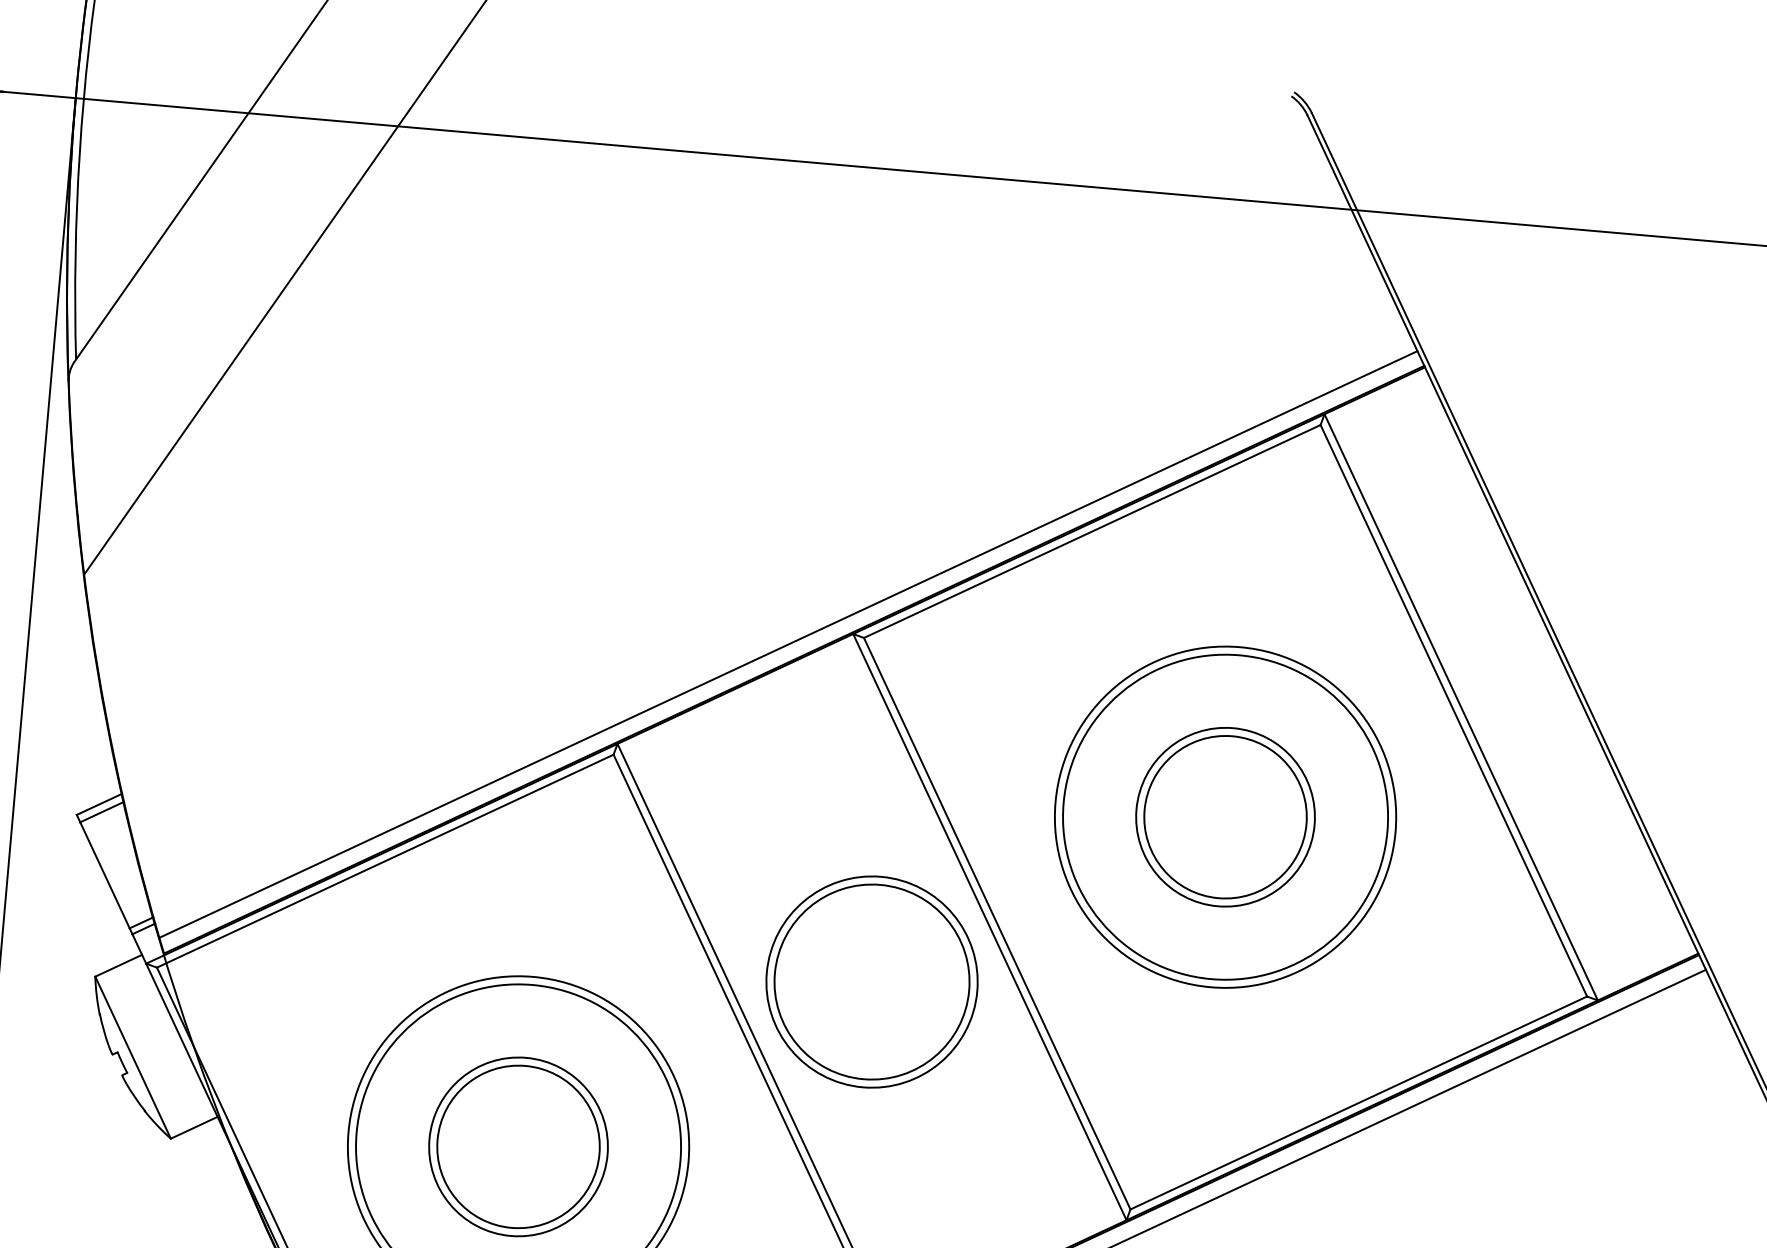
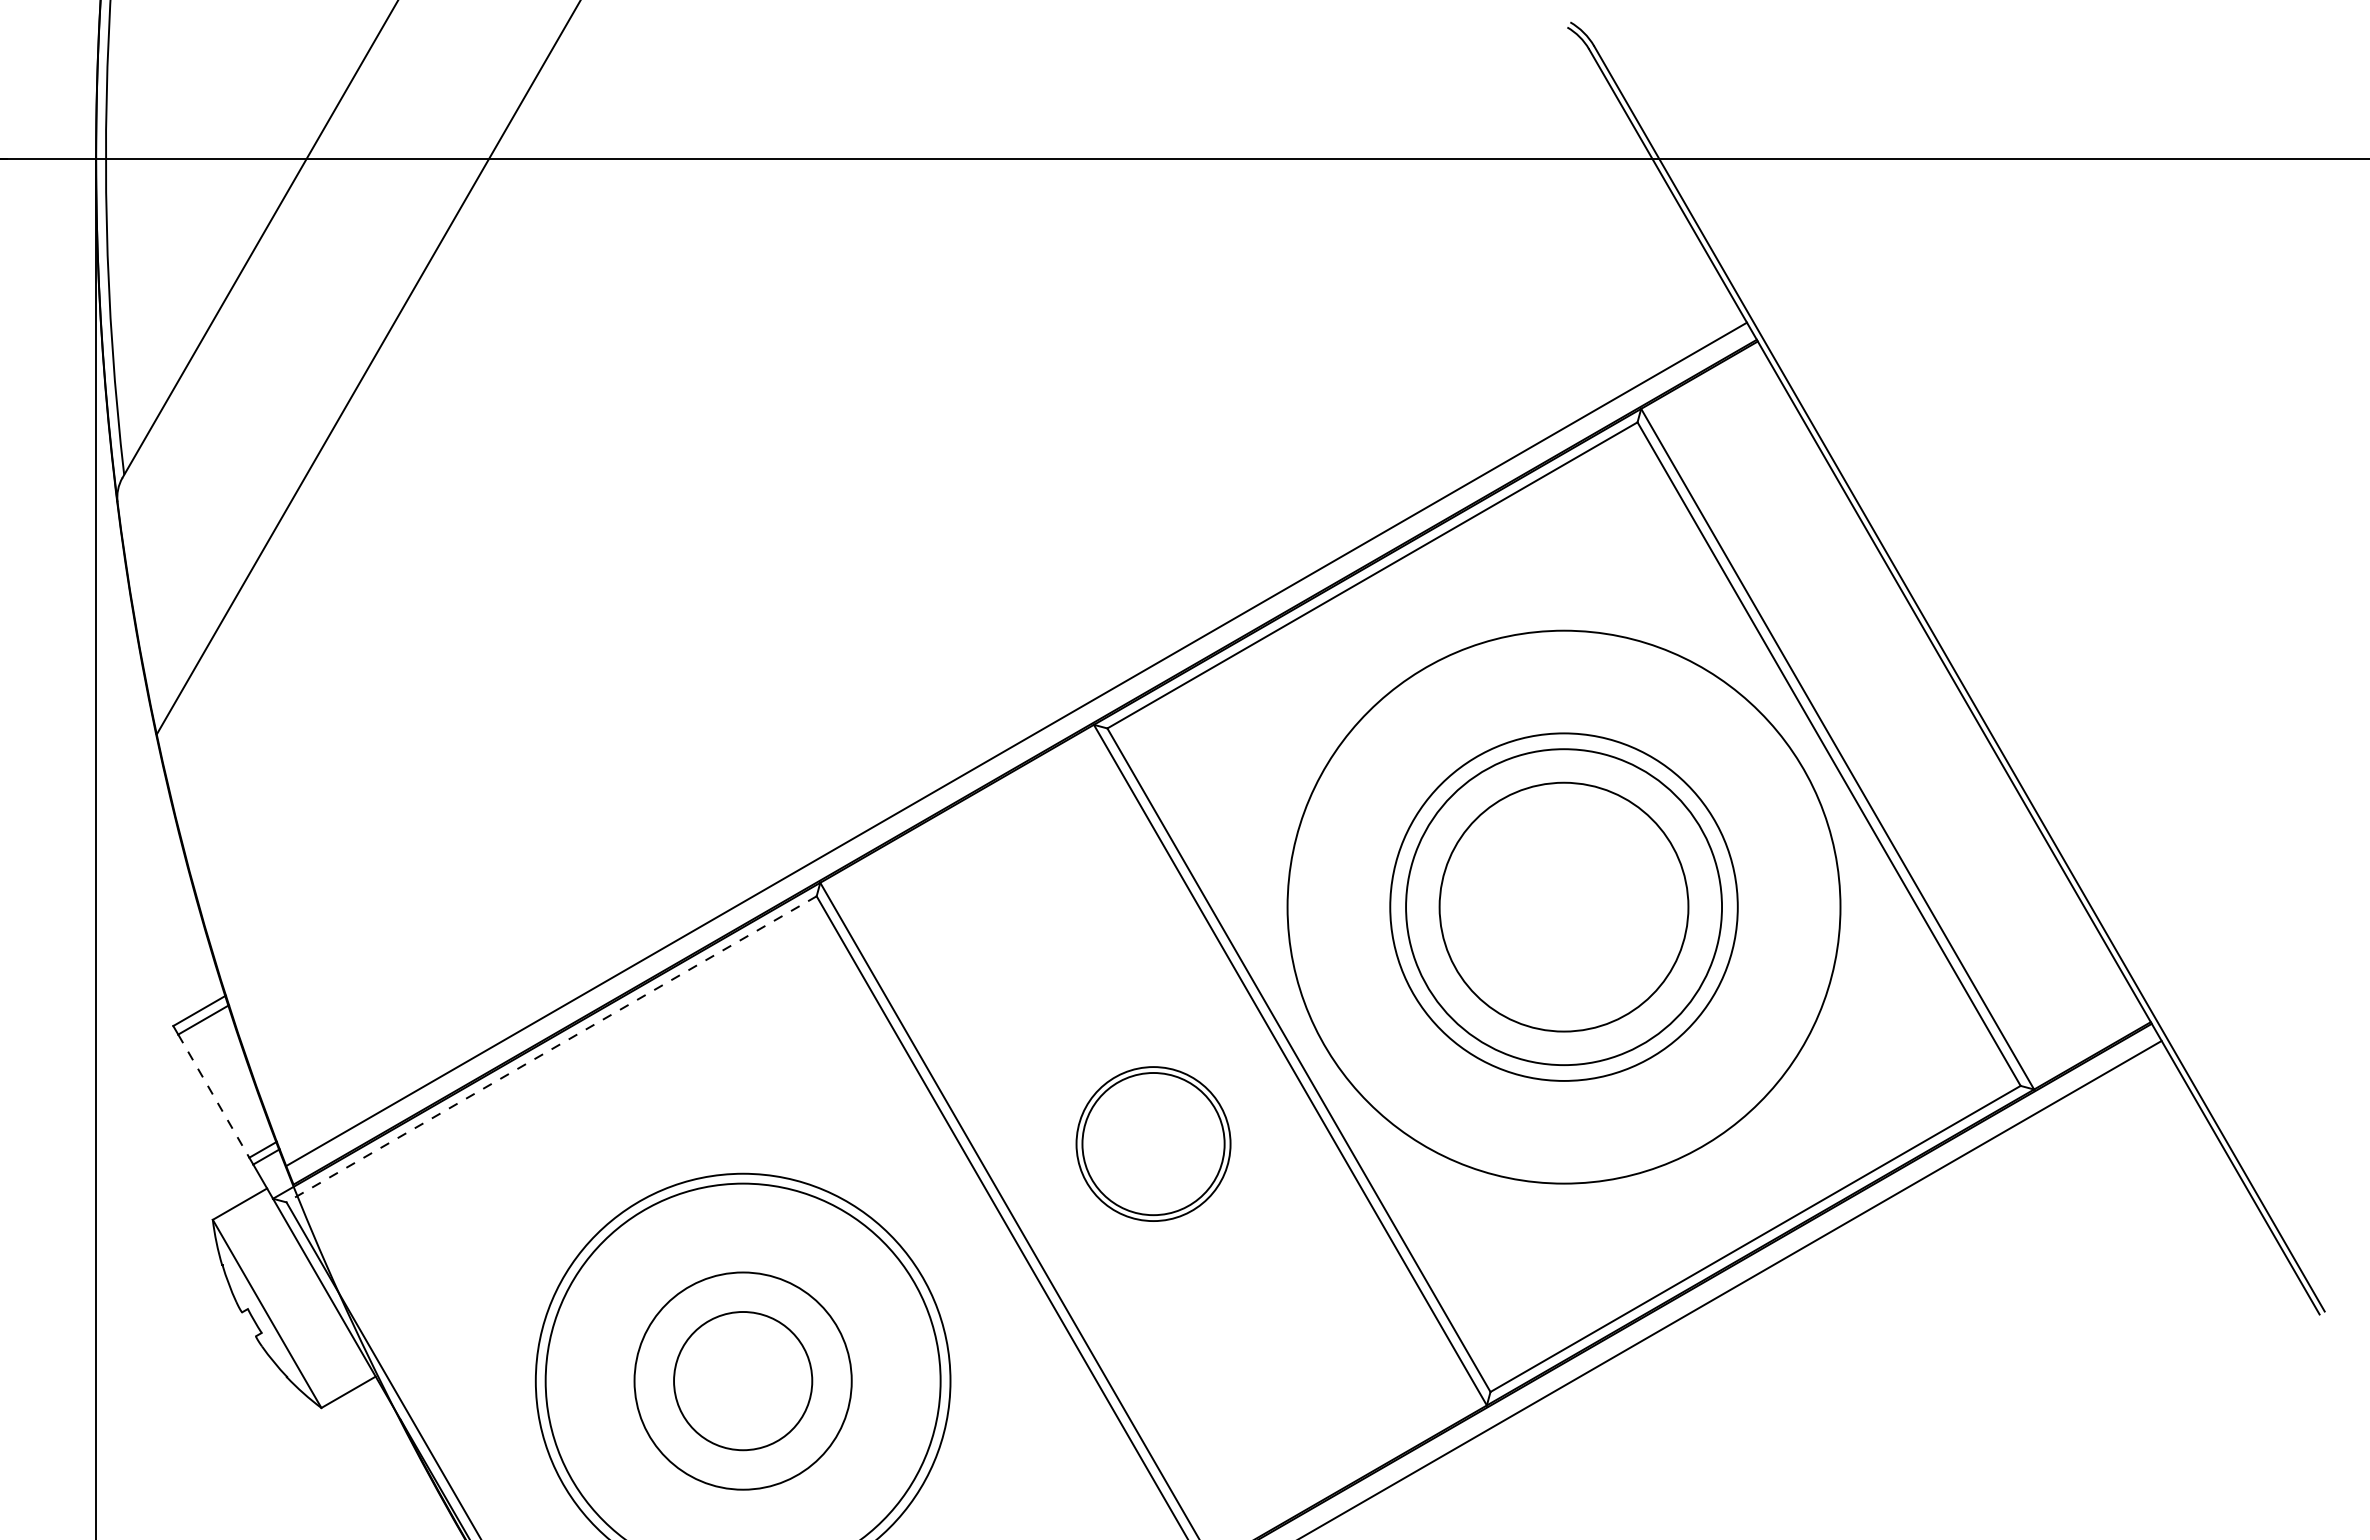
circle: (1225, 816) -> (1563, 906), size x0.6
circle: (1225, 816) -> (1563, 906), size x1.4
circle: (1225, 816) -> (1563, 906), size x1.6
circle: (1225, 816) -> (1563, 906), size x1.6
line: (385, 861) -> (551, 1049), solid -> dashed
line: (105, 875) -> (214, 1096), solid -> dashed
part: (872, 981) -> (1153, 1143), size x0.6
circle: (518, 1146) -> (742, 1380), size x0.7

